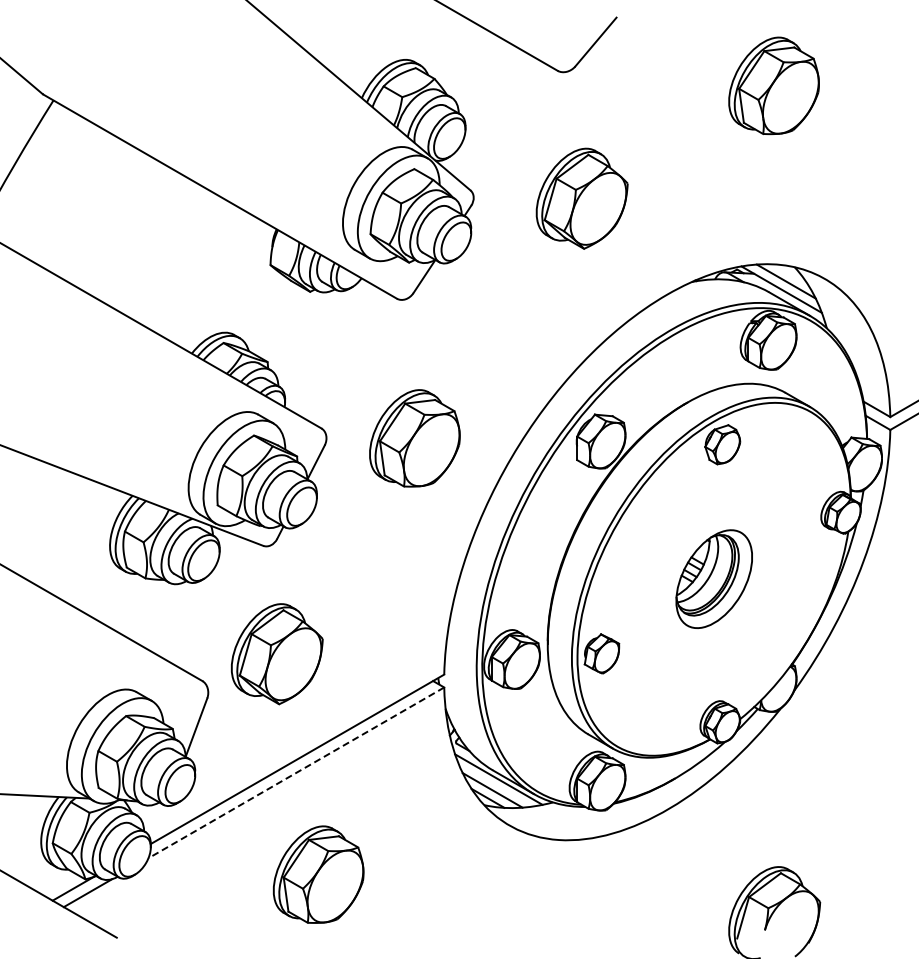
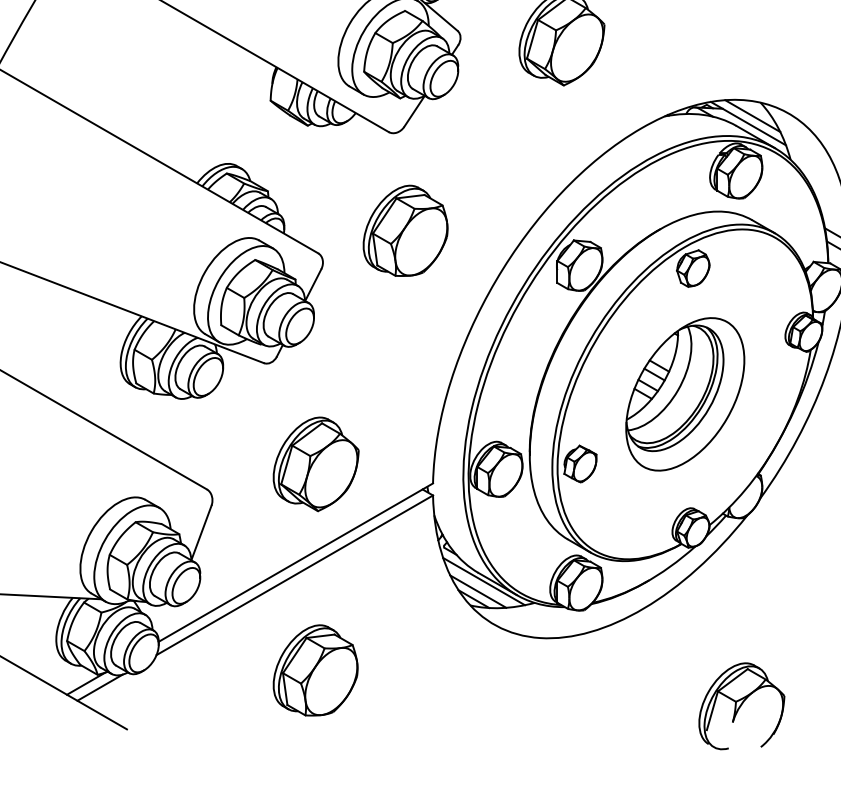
part: (414, 438) -> (405, 230), moved
part: (714, 578) -> (685, 393), size x1.67
part: (276, 654) -> (315, 464), moved
line: (296, 772) -> (294, 574), dashed -> solid

